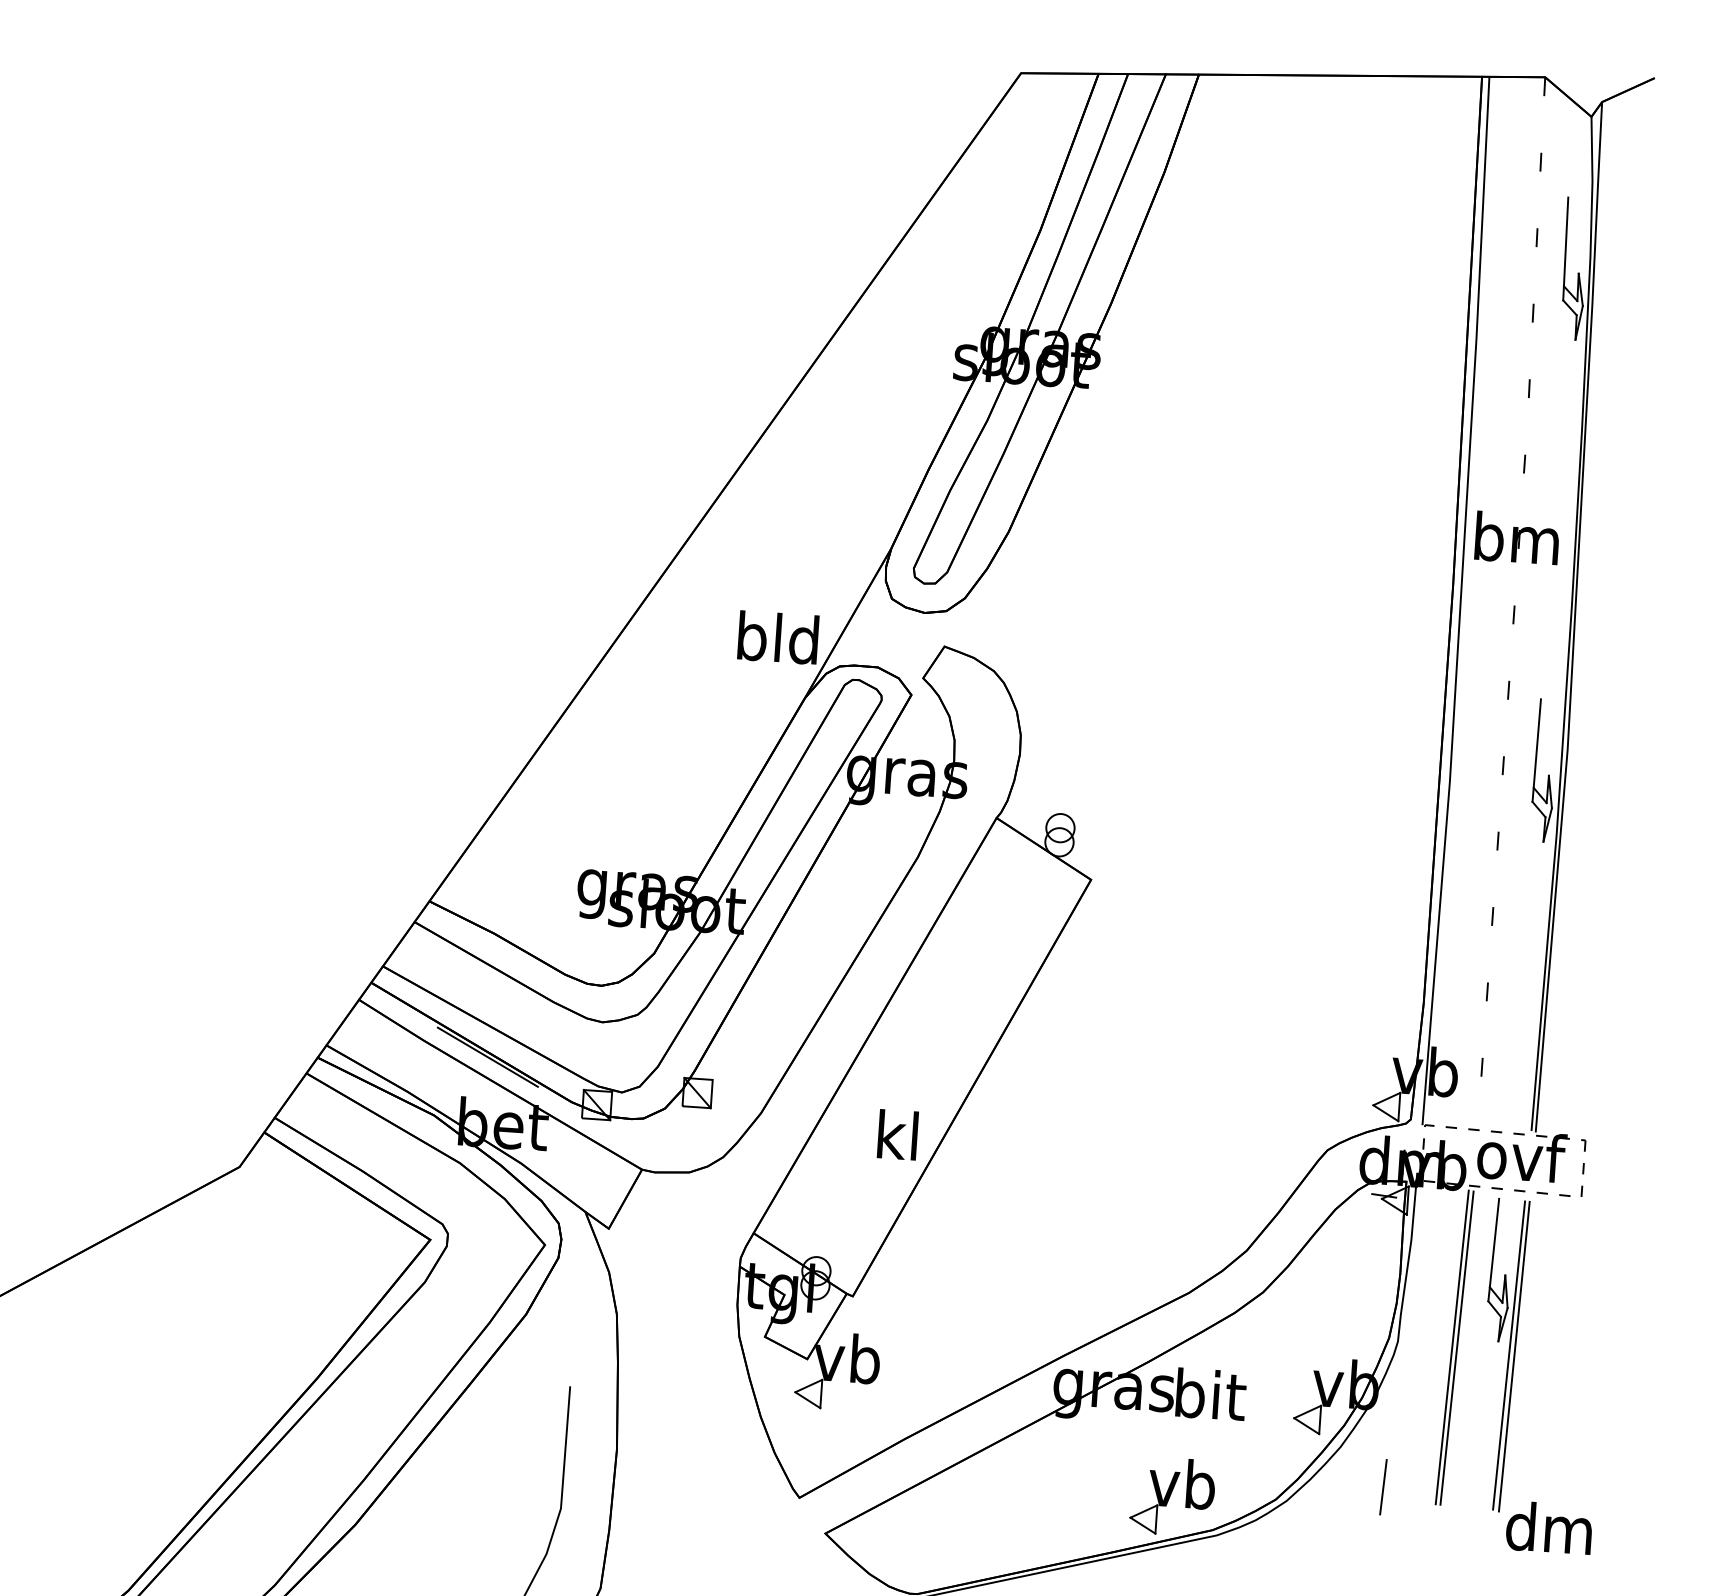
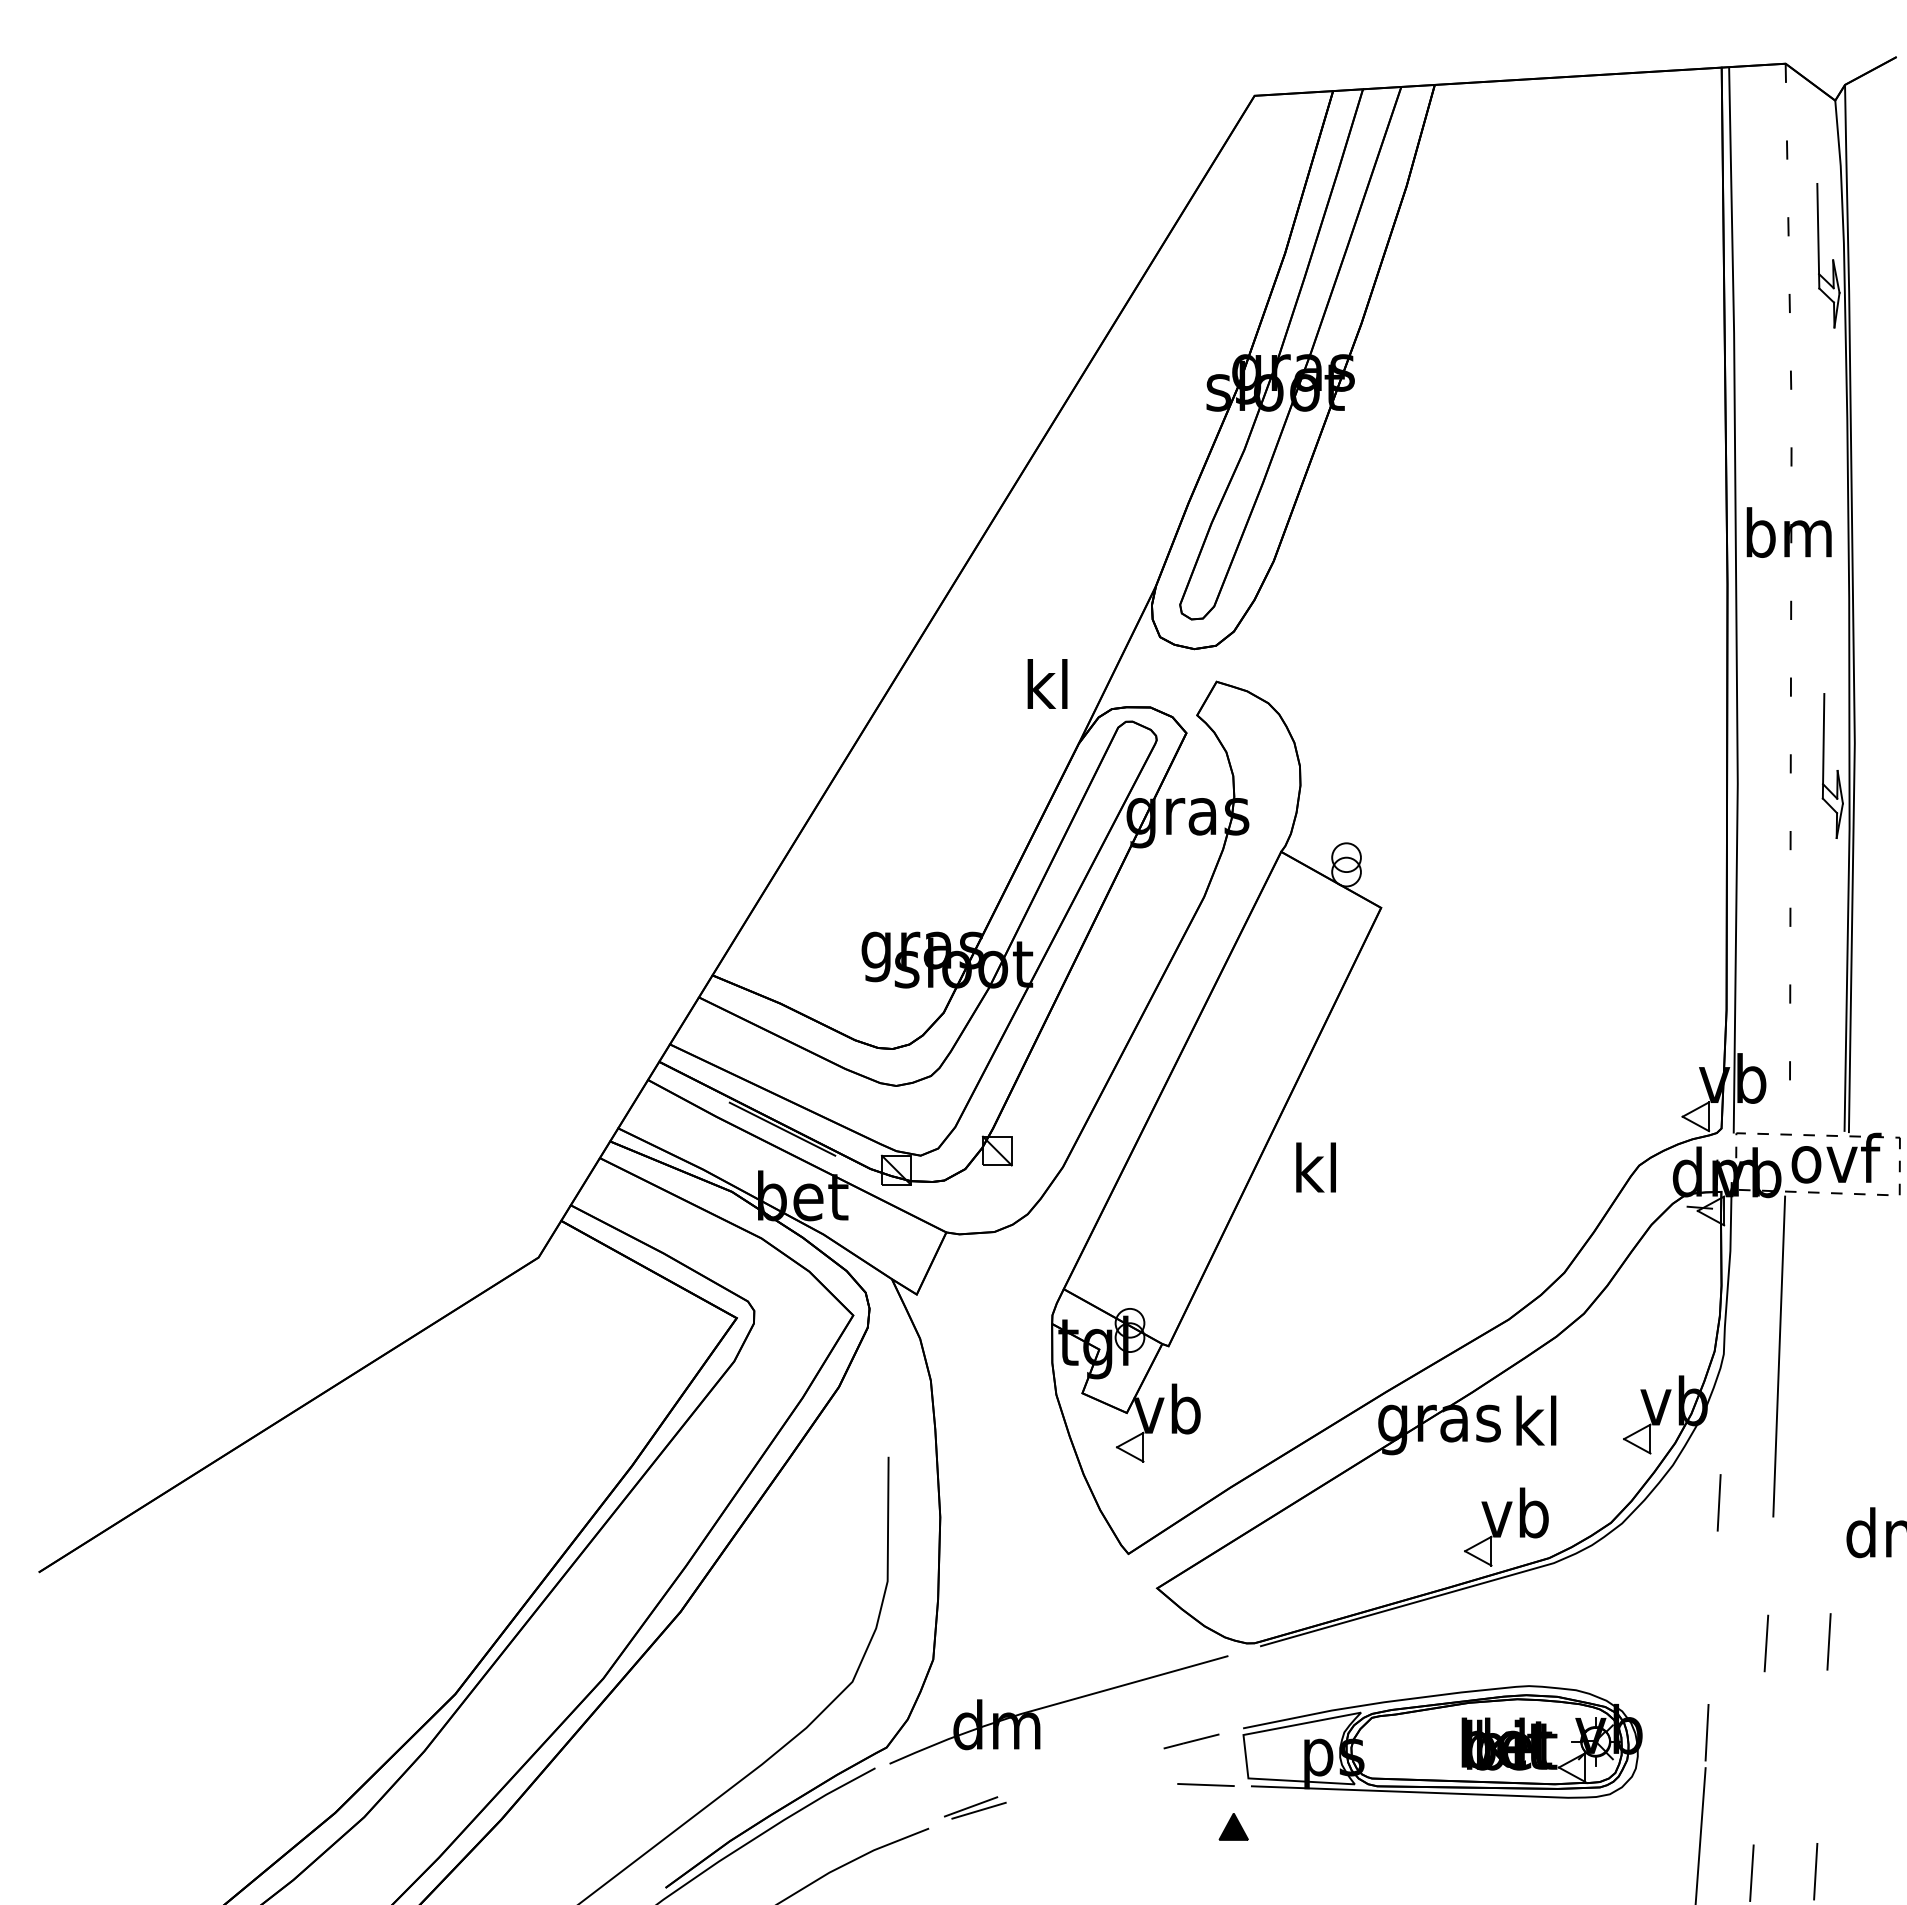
text: (778, 637) -> (1047, 684), bld -> kl
text: (897, 1134) -> (1315, 1167), moved
line: (1457, 1347) -> (1784, 1356), removed
part: (1508, 1356) -> (1836, 1361), removed
text: (1211, 1394) -> (1538, 1420), bit -> kl

